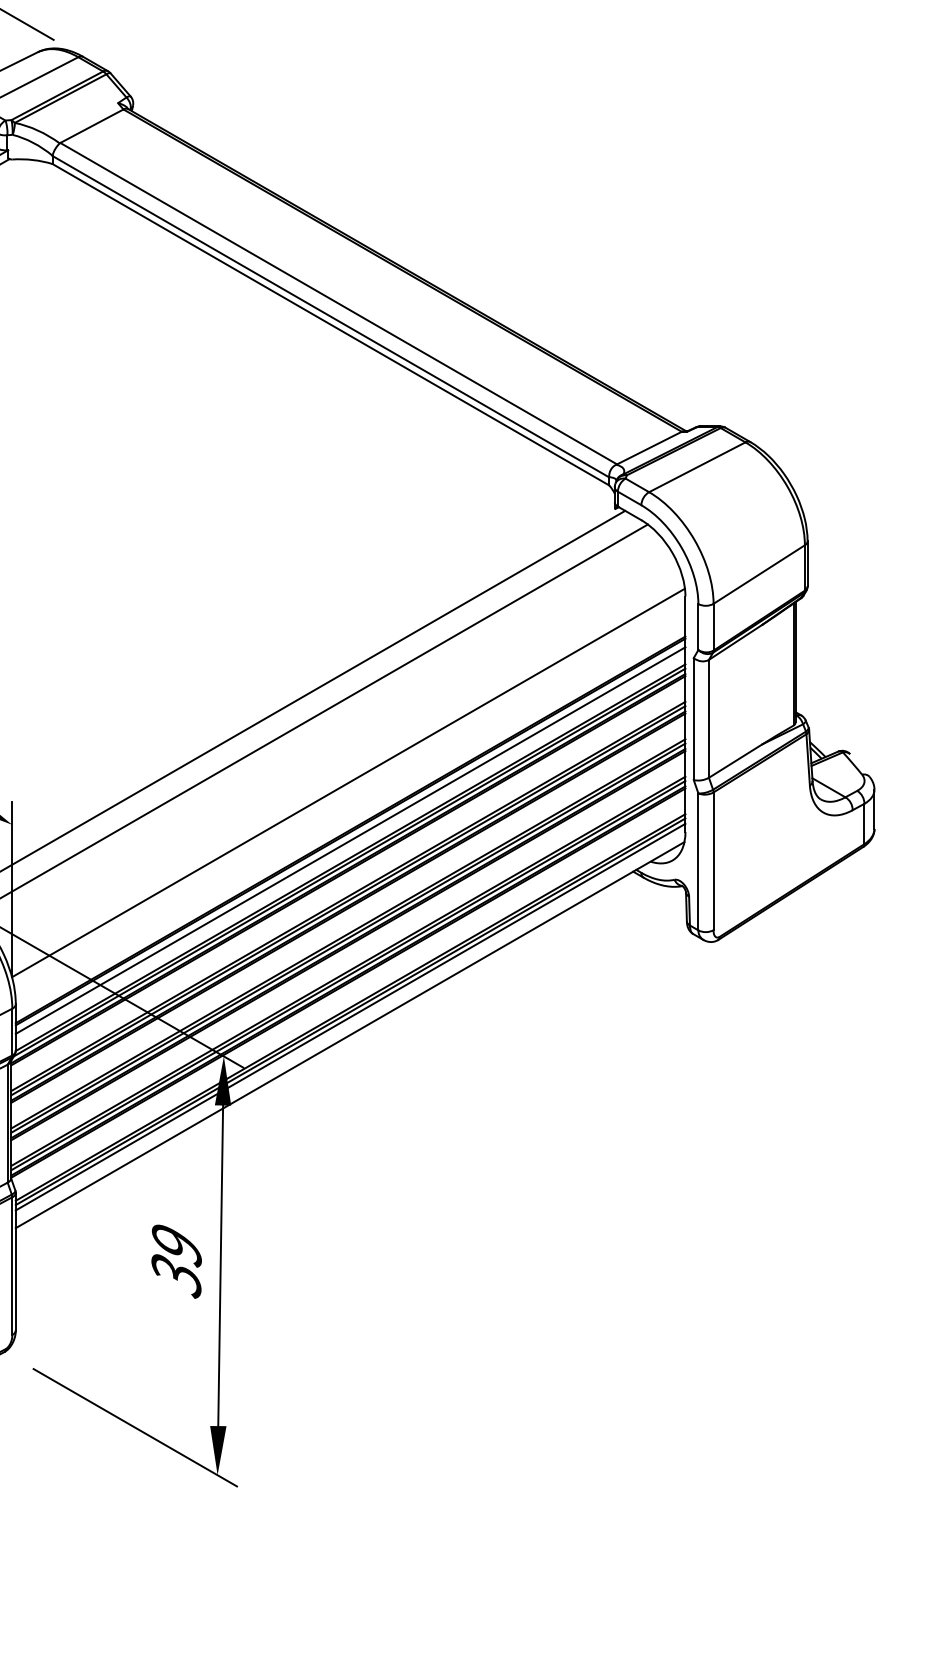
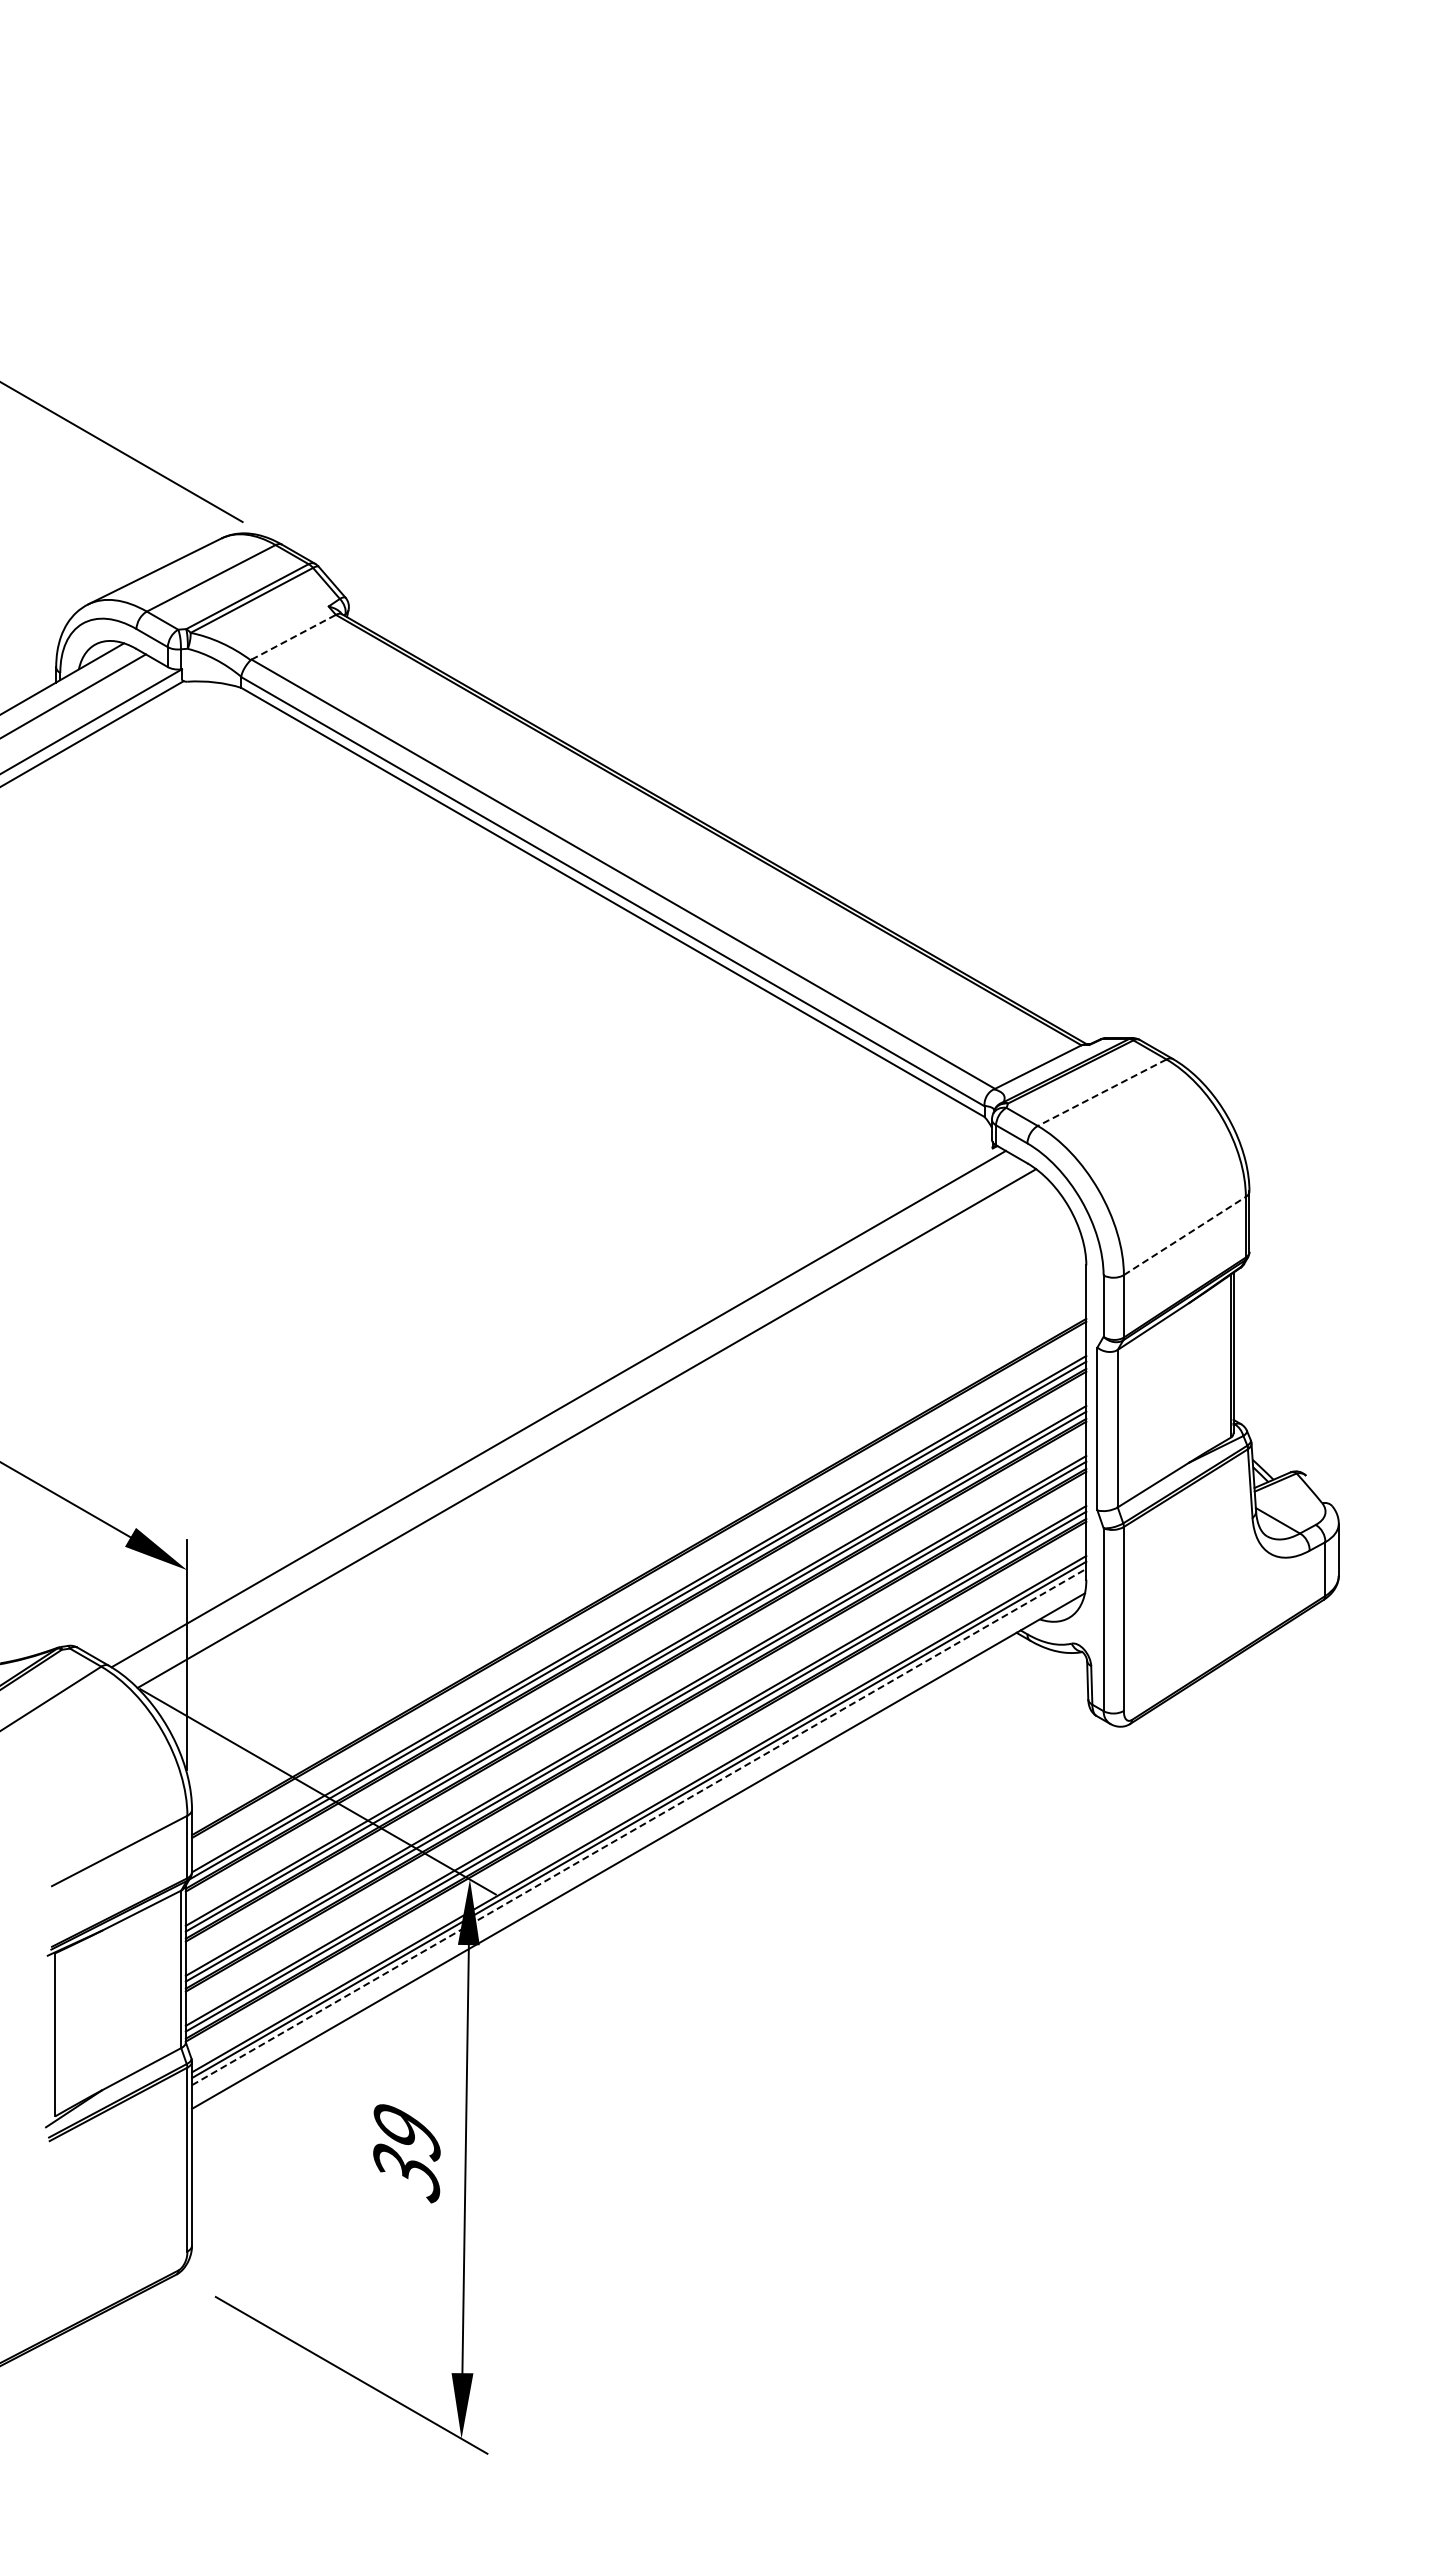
line: (91, 126) -> (293, 637), solid -> dashed
line: (696, 467) -> (1101, 1092), solid -> dashed
line: (759, 574) -> (1185, 1235), solid -> dashed
line: (348, 782) -> (636, 1513), removed
line: (350, 840) -> (639, 1591), removed
line: (350, 1016) -> (639, 1826), solid -> dashed

